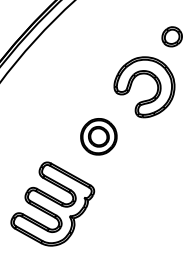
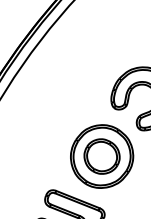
part: (98, 136) -> (101, 156), size x1.67

